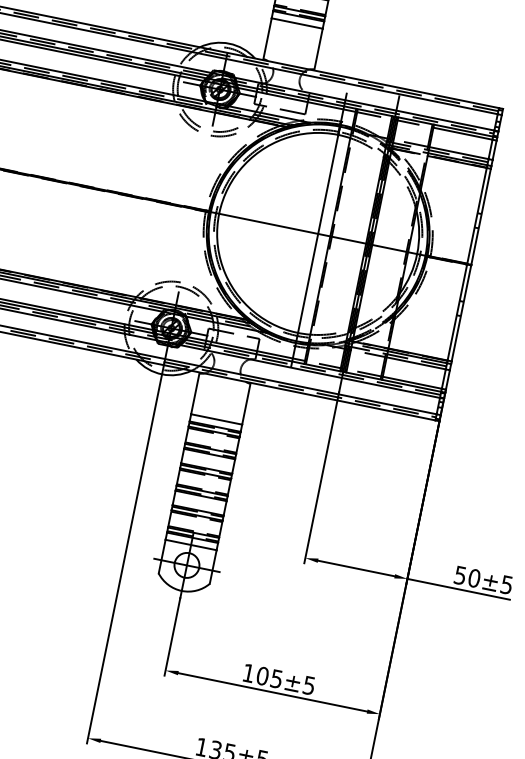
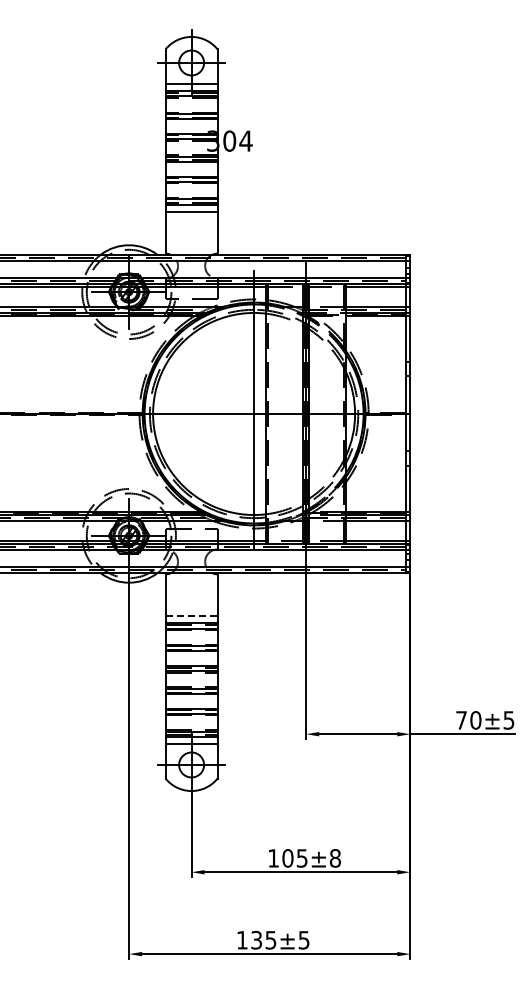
line: (217, 420) -> (192, 616), solid -> dashed
text: (460, 575) -> (461, 720), 50 -> 70
text: (308, 685) -> (334, 858), ±5 -> ±8

